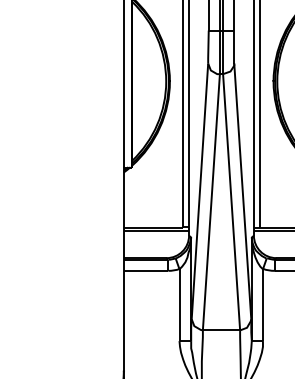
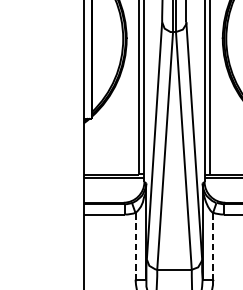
line: (179, 306) -> (135, 247), solid -> dashed
line: (262, 306) -> (212, 247), solid -> dashed

